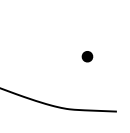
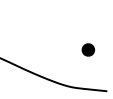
part: (87, 56) -> (88, 49), size x1.6

